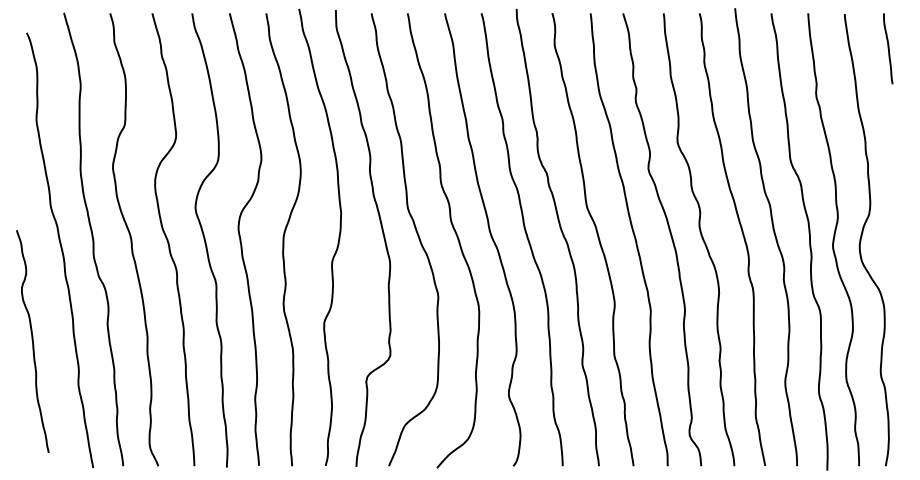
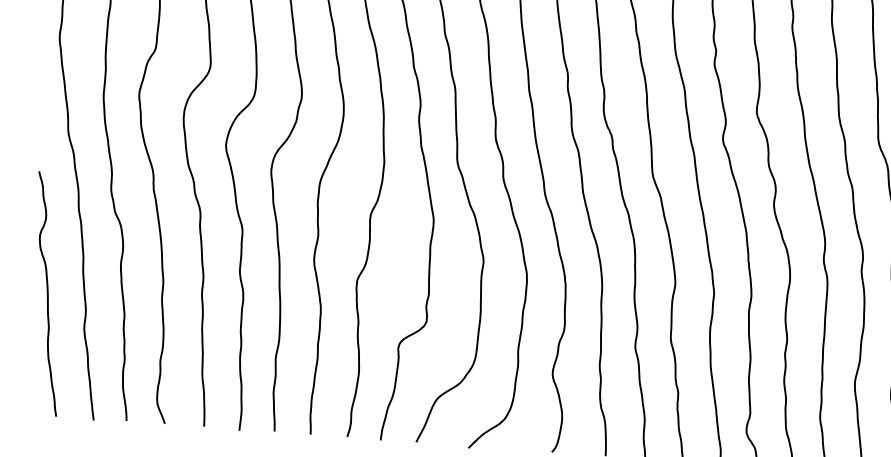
curve: (32, 341) -> (47, 293), moved

